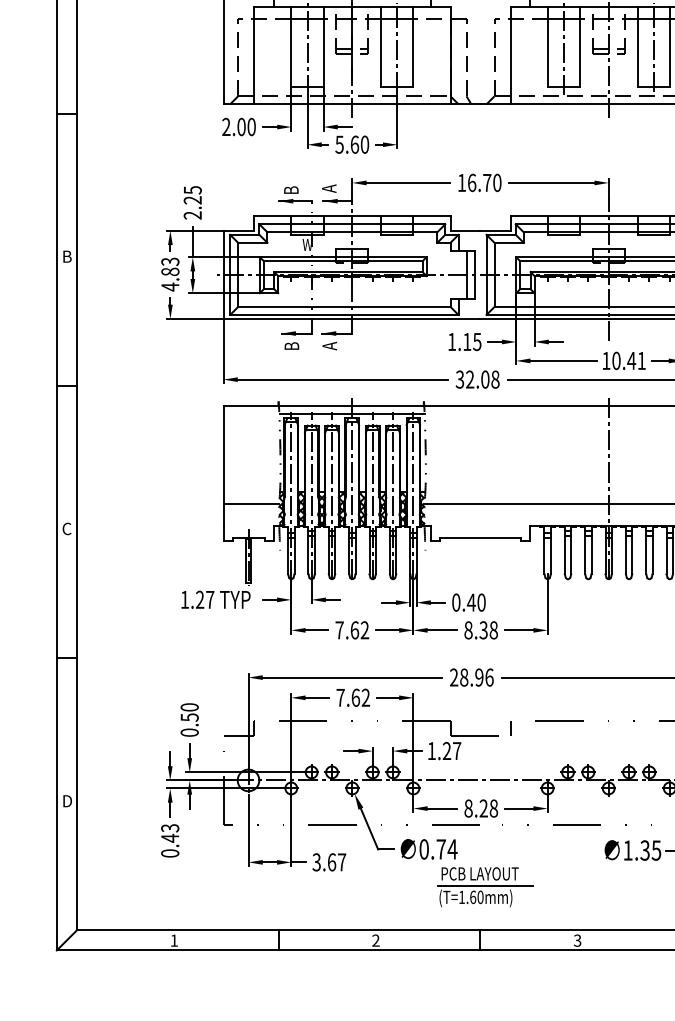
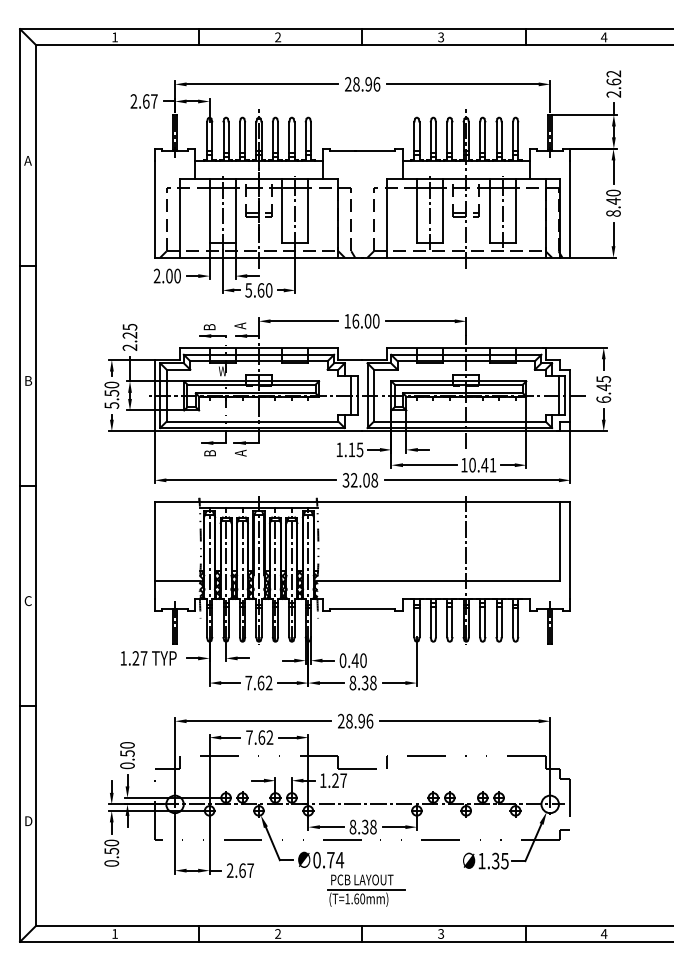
text: (486, 181) -> (367, 320), 16.70 -> 16.00
text: (169, 274) -> (111, 395), 4.83 -> 5.50
text: (482, 809) -> (364, 827), 8.28 -> 8.38
text: (169, 832) -> (111, 846), 0.43 -> 0.50
text: (315, 862) -> (229, 870), 3.67 -> 2.67

